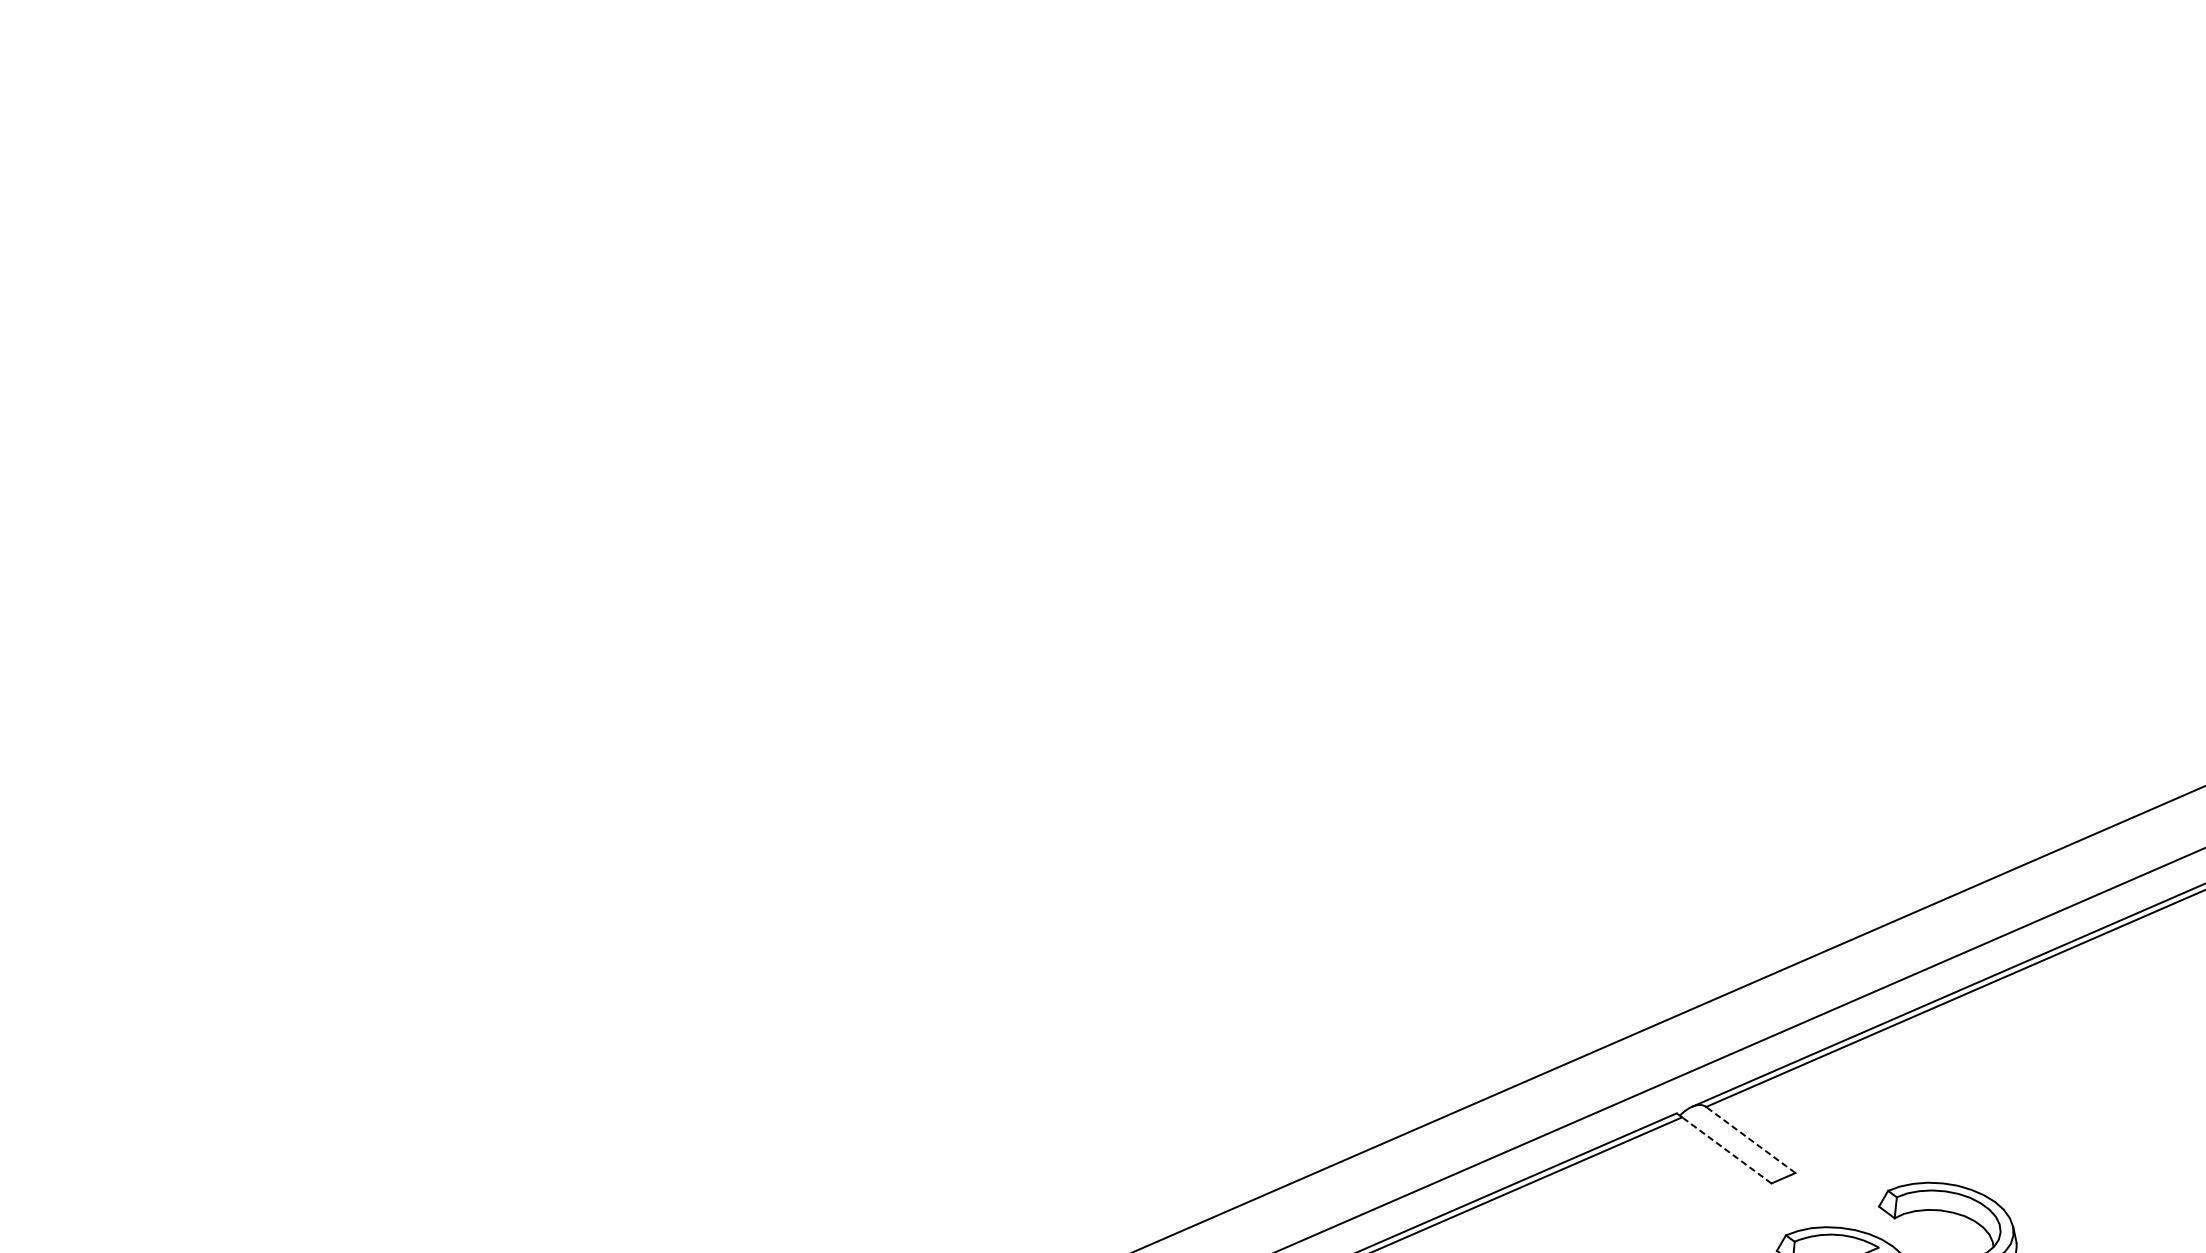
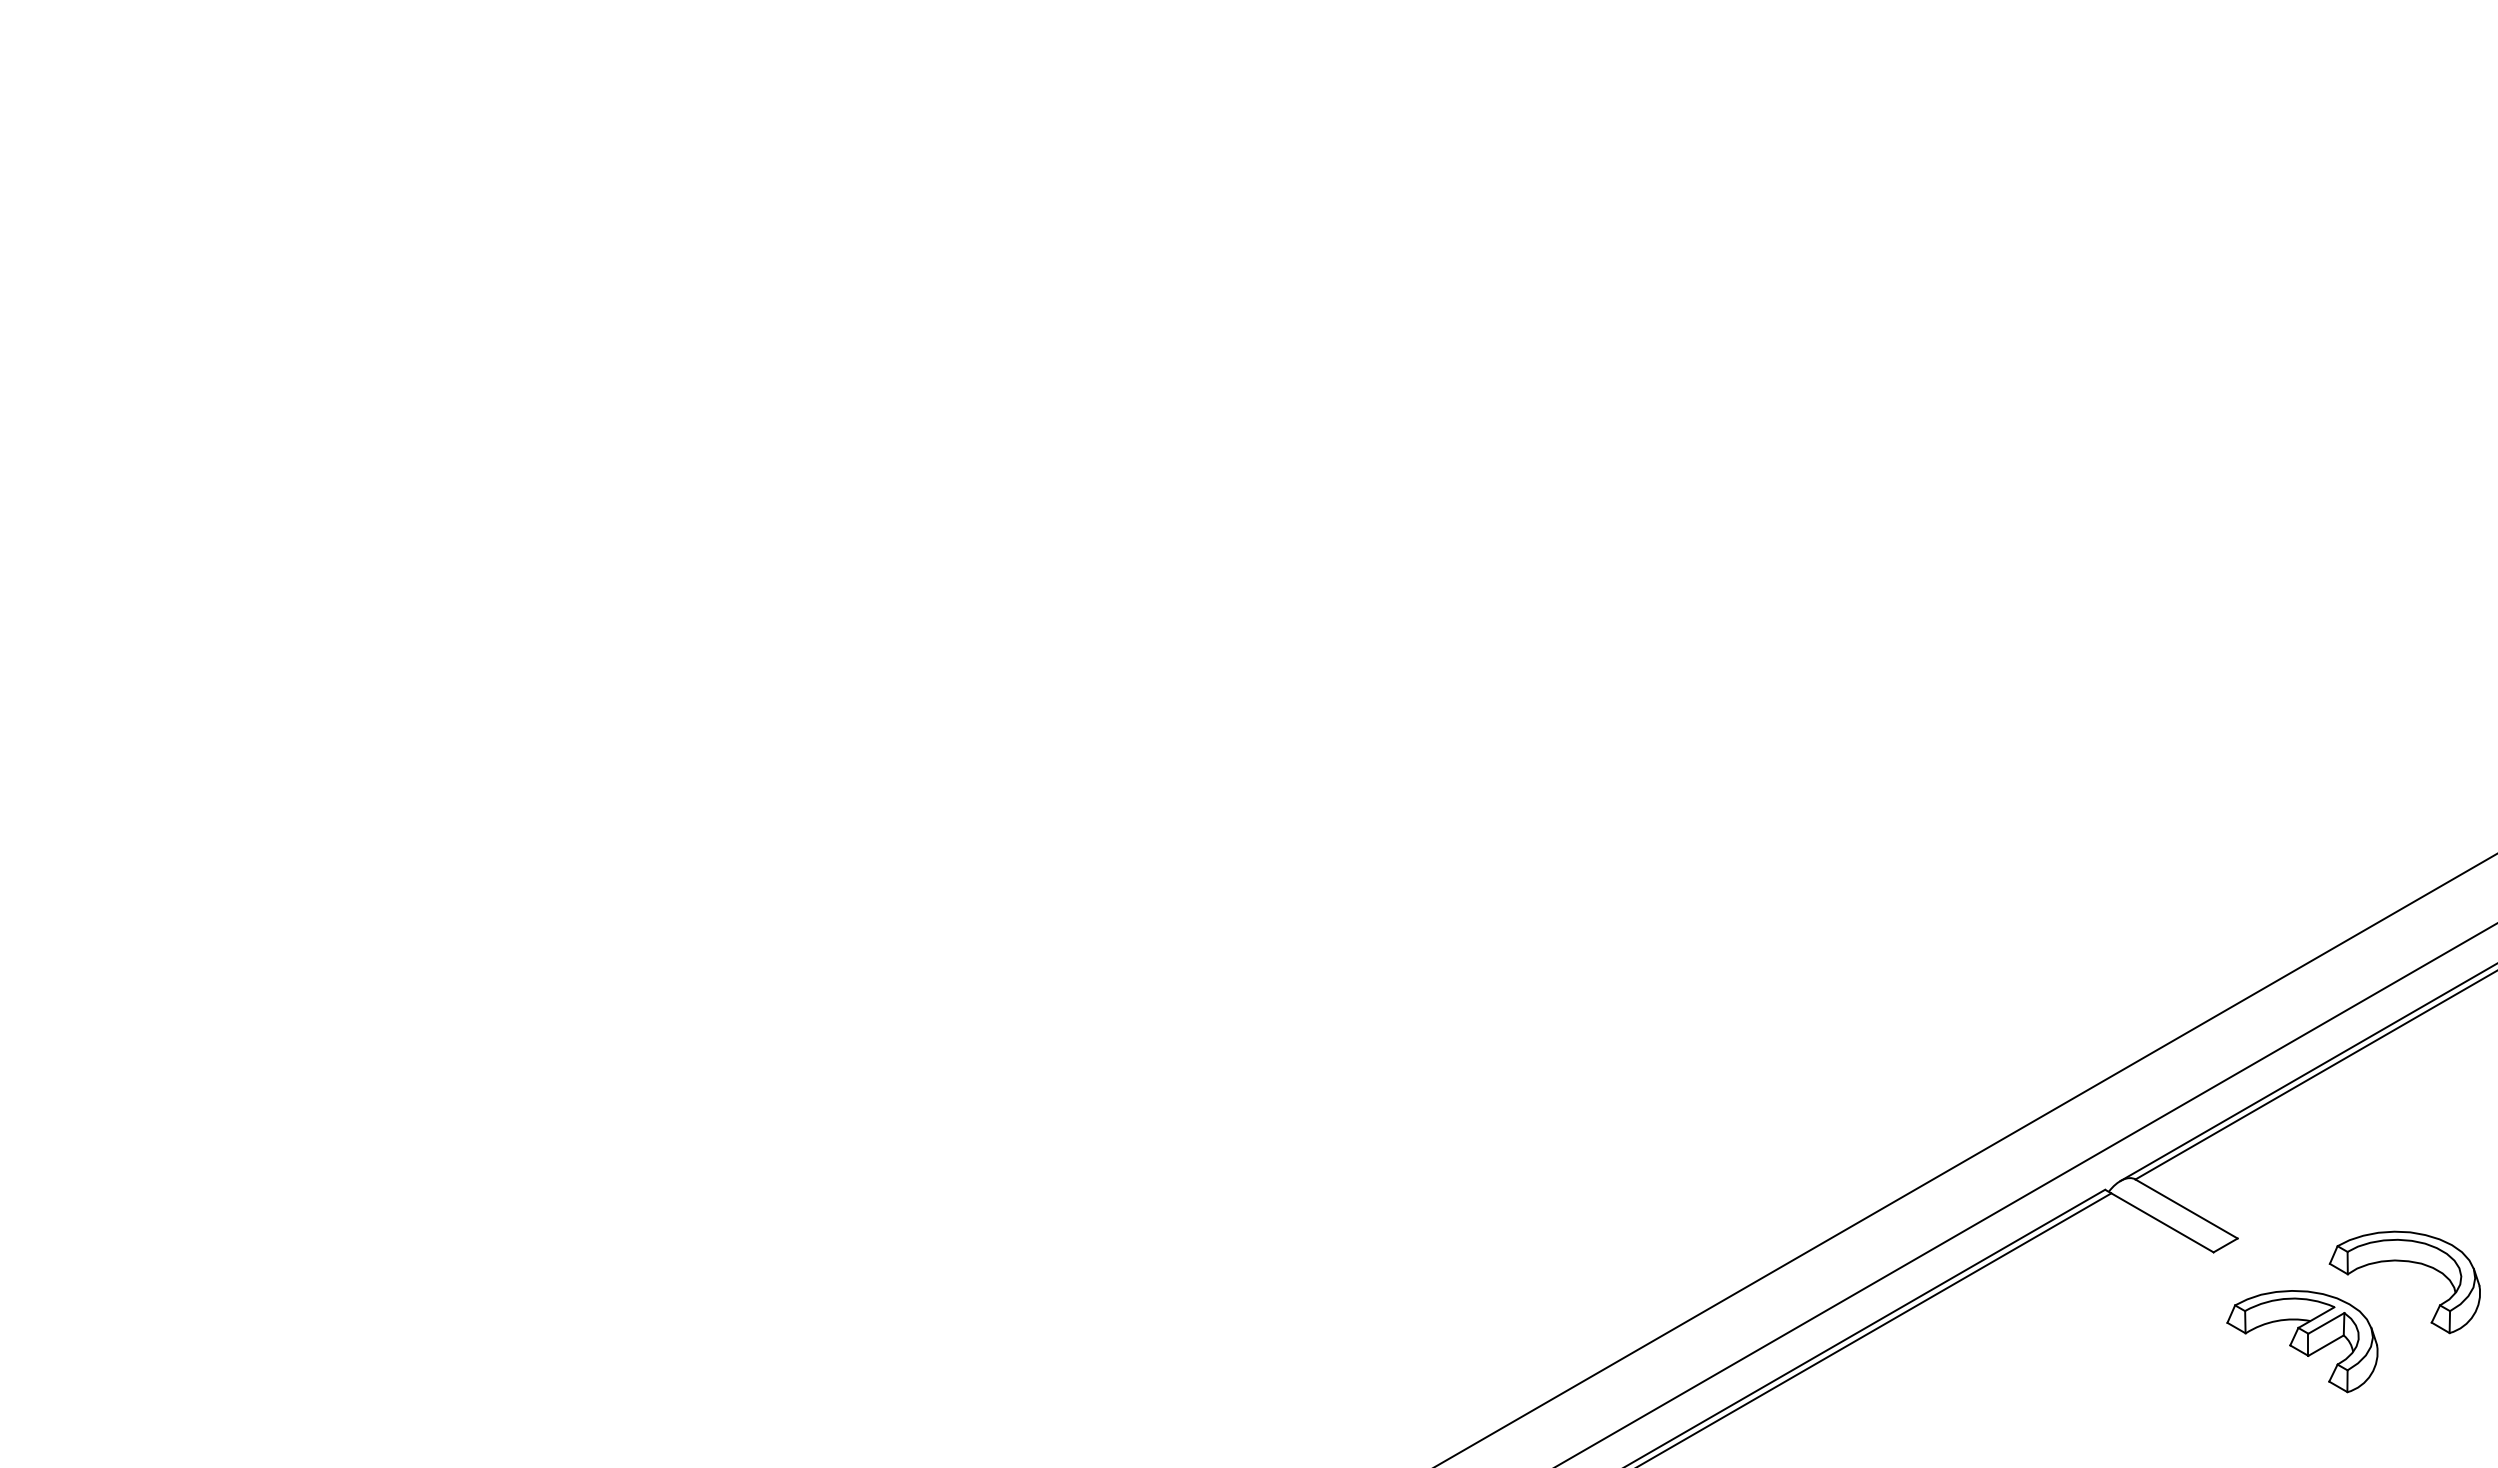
line: (1750, 1139) -> (2186, 1208), dashed -> solid
line: (1726, 1150) -> (2162, 1222), dashed -> solid

